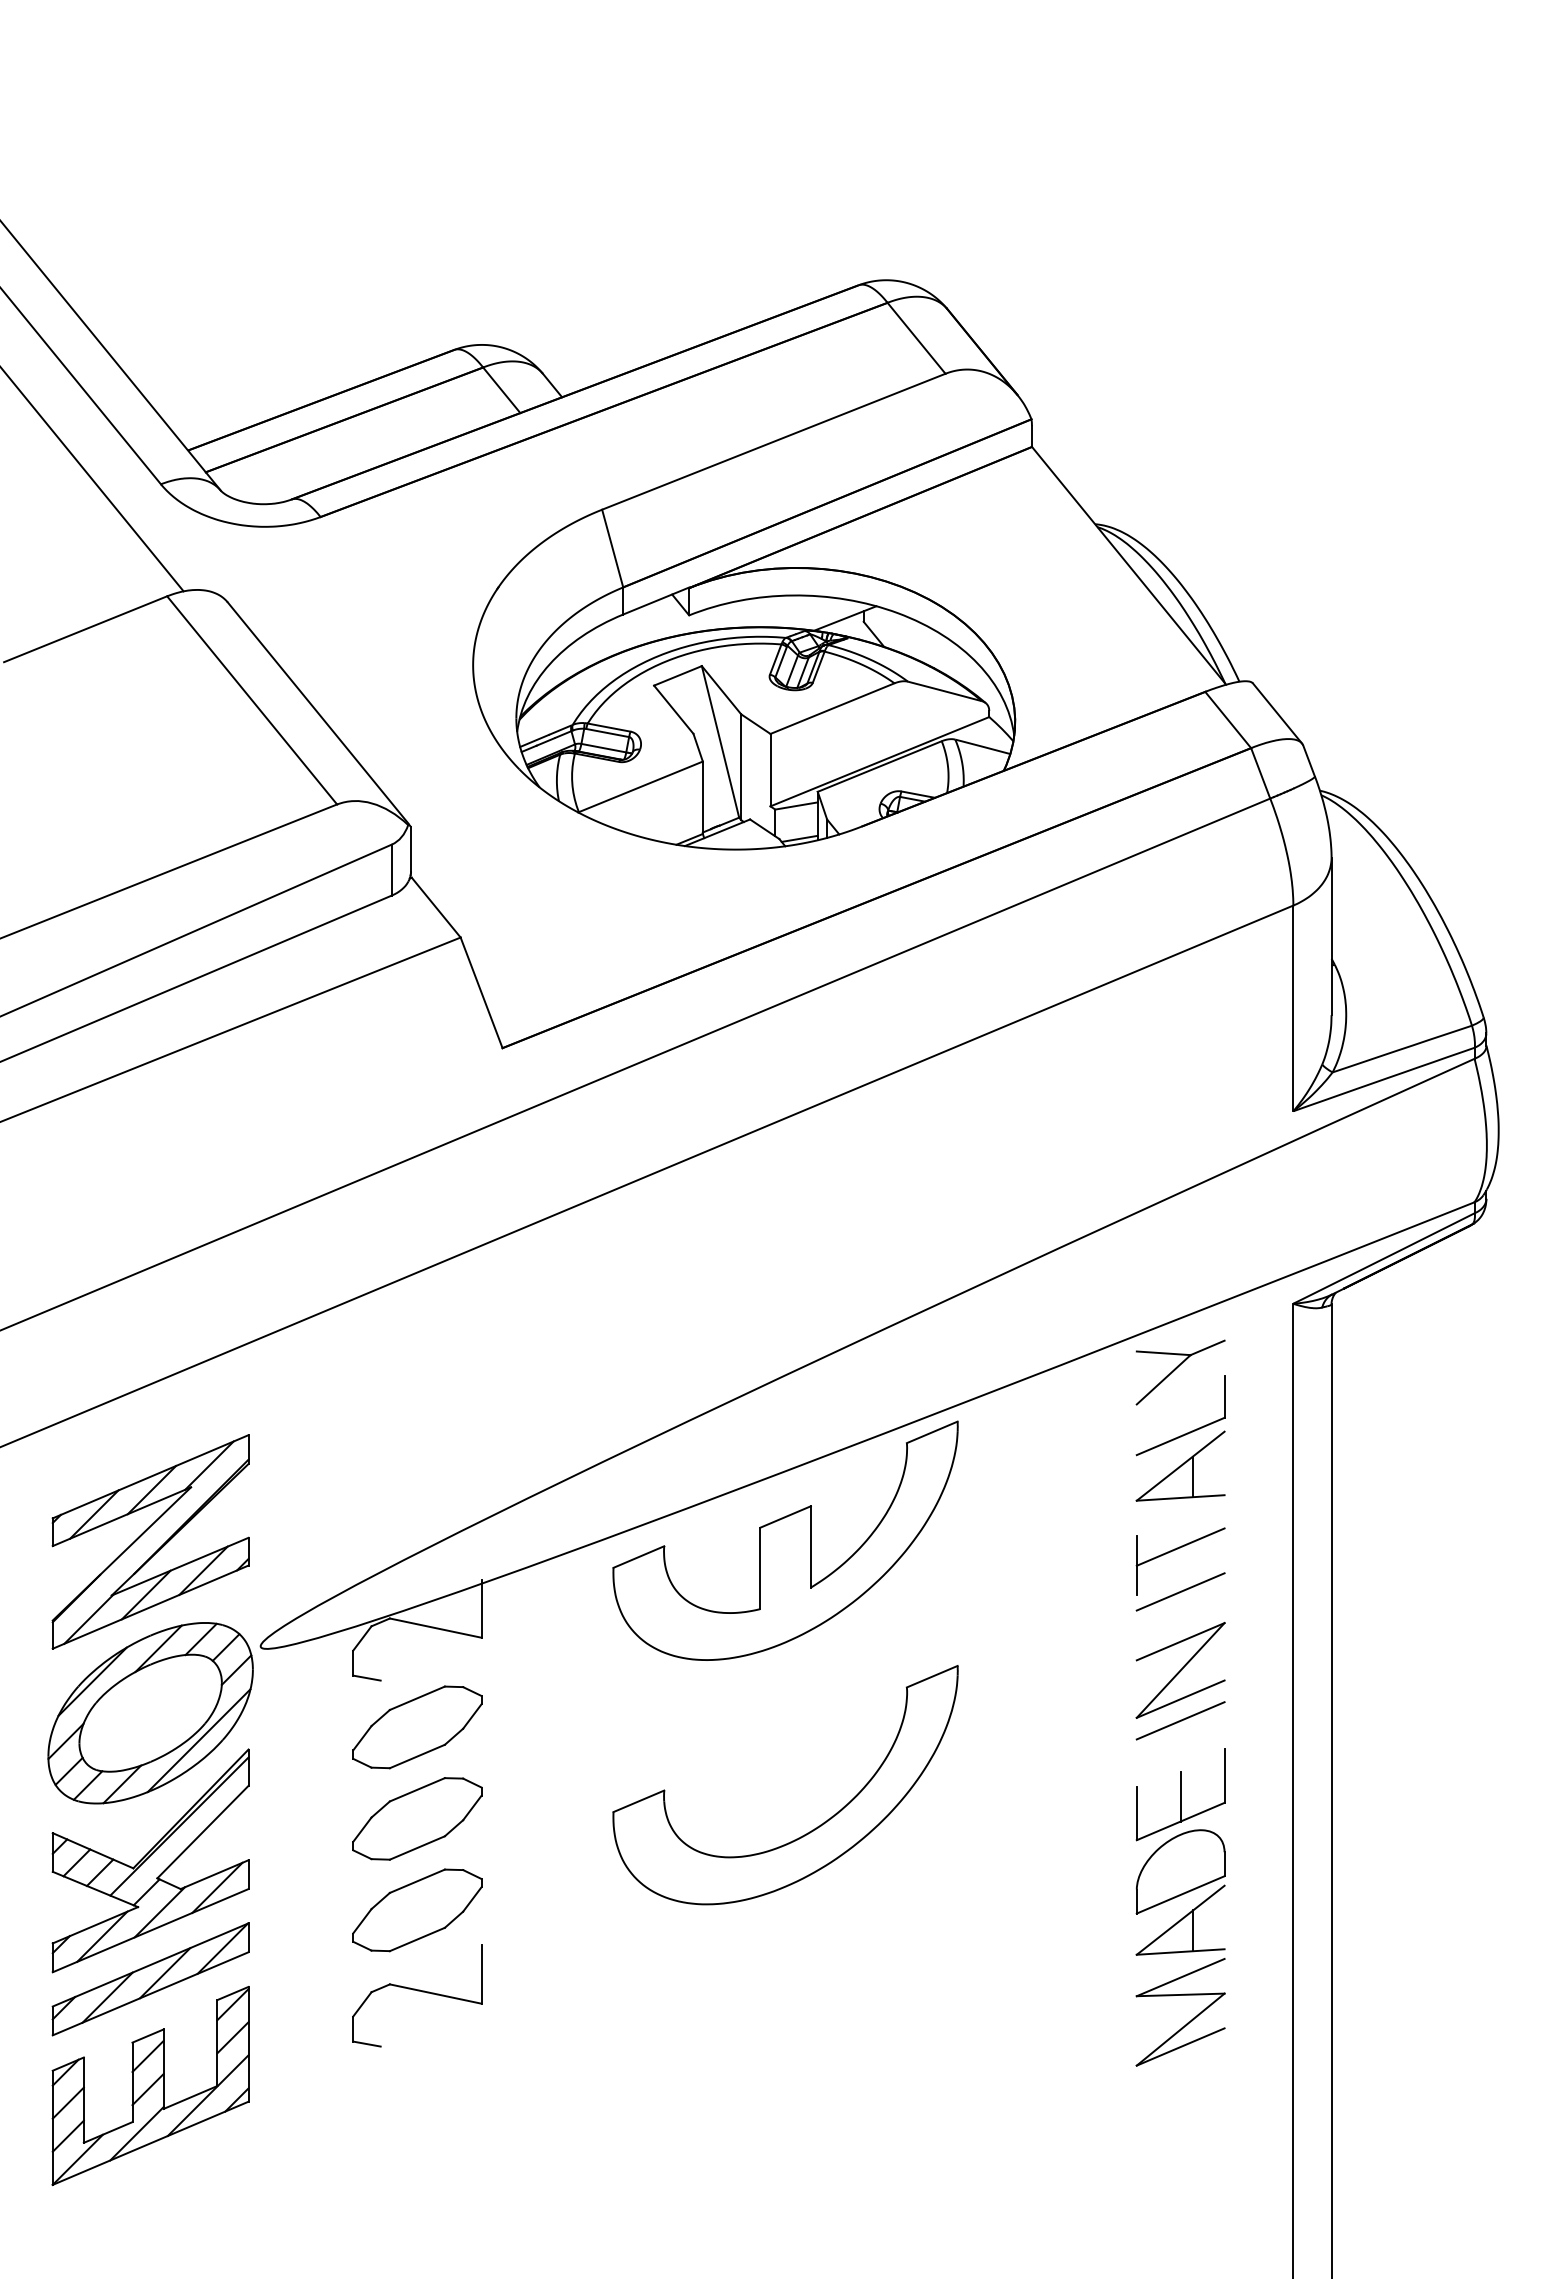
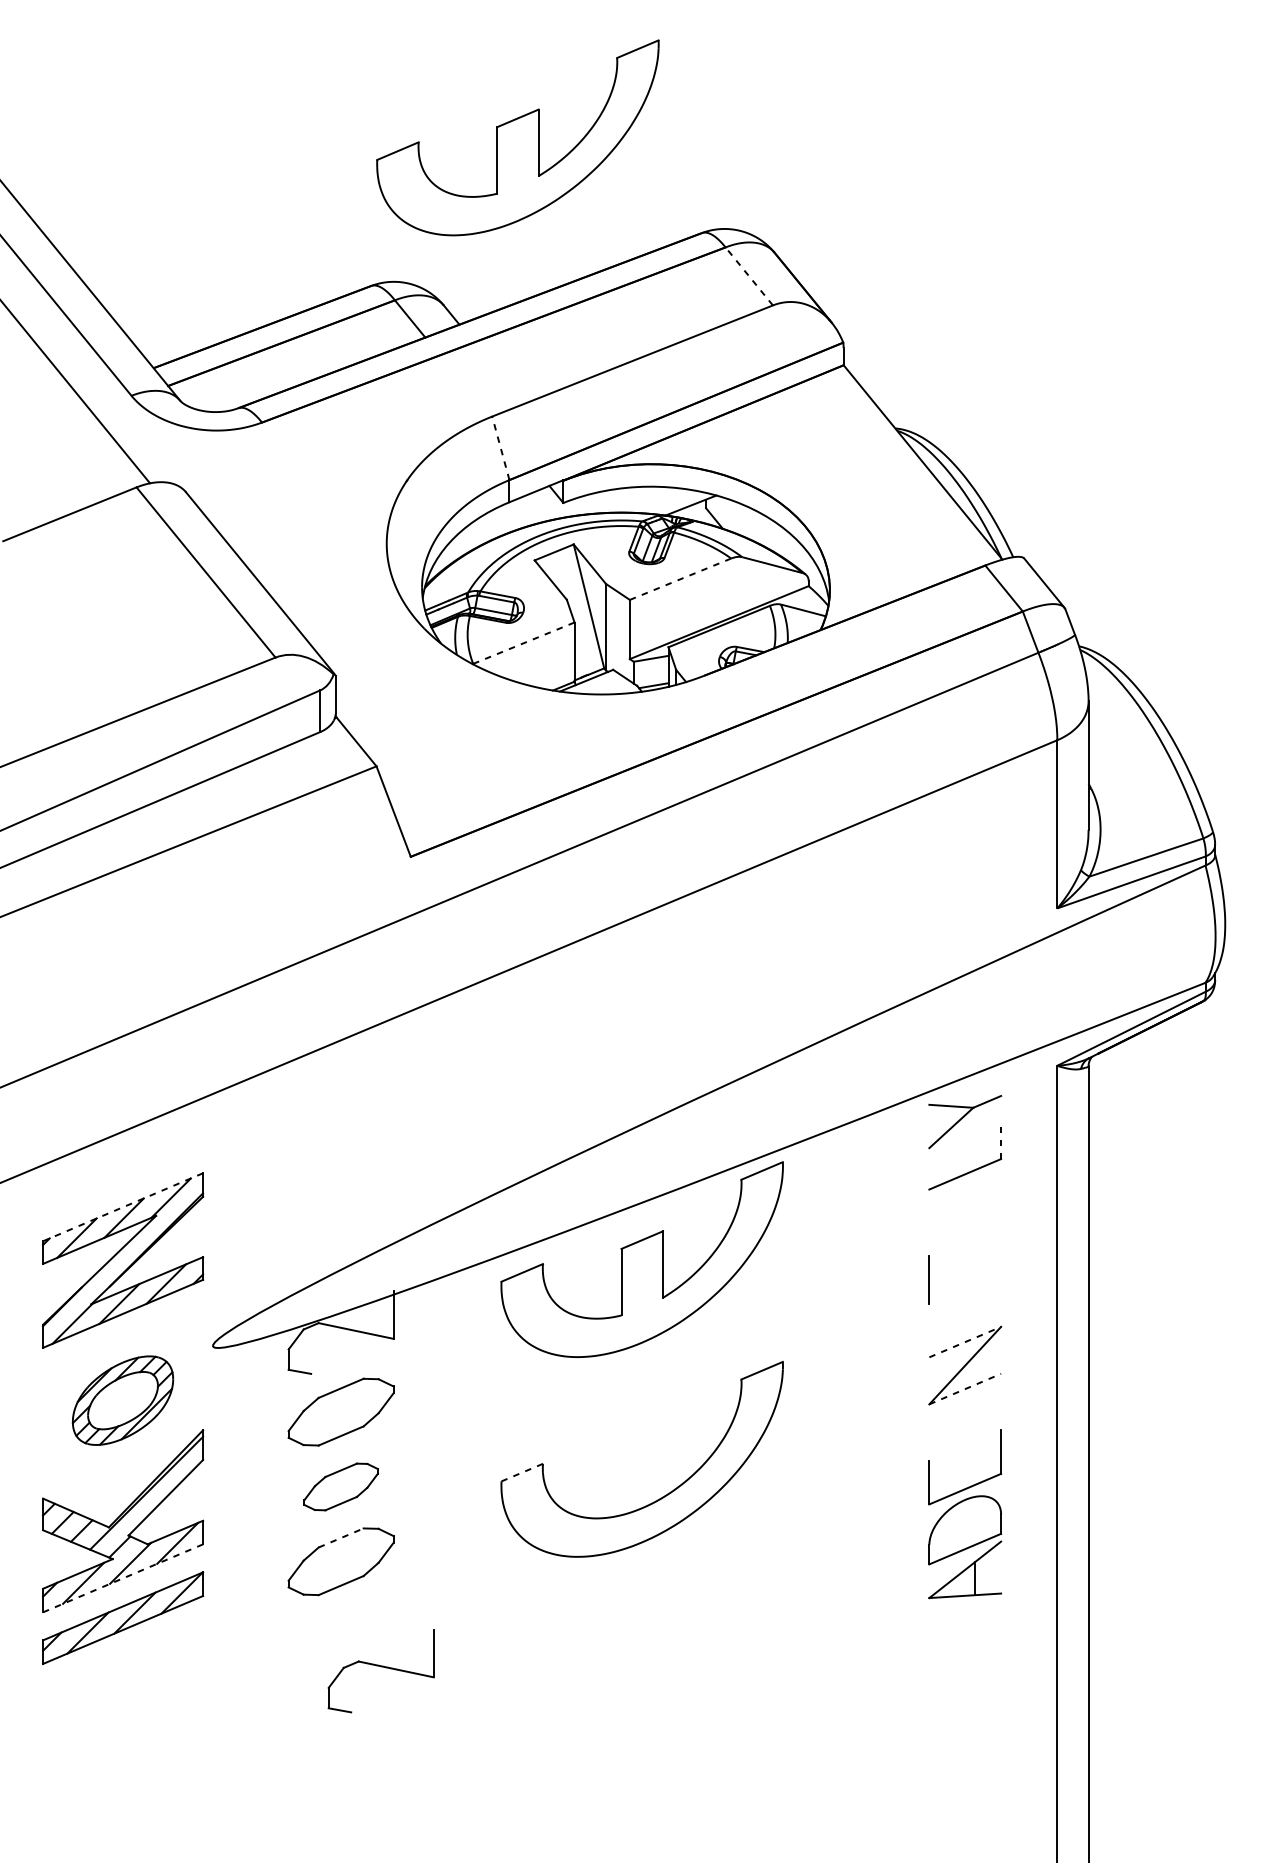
part: (633, 168) -> (517, 137), added
line: (916, 338) -> (749, 276), solid -> dashed
line: (612, 548) -> (500, 448), solid -> dashed
line: (832, 708) -> (680, 579), solid -> dashed
line: (640, 786) -> (523, 642), solid -> dashed
line: (1224, 1397) -> (1001, 1142), solid -> dashed
part: (1180, 1465) -> (965, 1198), removed
line: (151, 1476) -> (123, 1207), solid -> dashed
line: (1180, 1546) -> (965, 1264), removed
line: (1180, 1591) -> (965, 1301), removed
line: (1180, 1641) -> (965, 1341), solid -> dashed
line: (1180, 1699) -> (965, 1389), solid -> dashed
part: (150, 1713) -> (122, 1400), size x0.6
line: (1180, 1720) -> (965, 1406), removed
line: (1180, 1796) -> (965, 1468), removed
line: (638, 1801) -> (521, 1472), solid -> dashed
part: (417, 1818) -> (341, 1486), size x0.7
line: (417, 1881) -> (341, 1538), solid -> dashed
line: (150, 1930) -> (122, 1578), solid -> dashed
part: (417, 1995) -> (381, 1670), moved
part: (1187, 2022) -> (970, 1653), removed
part: (150, 2085) -> (122, 1704), removed

